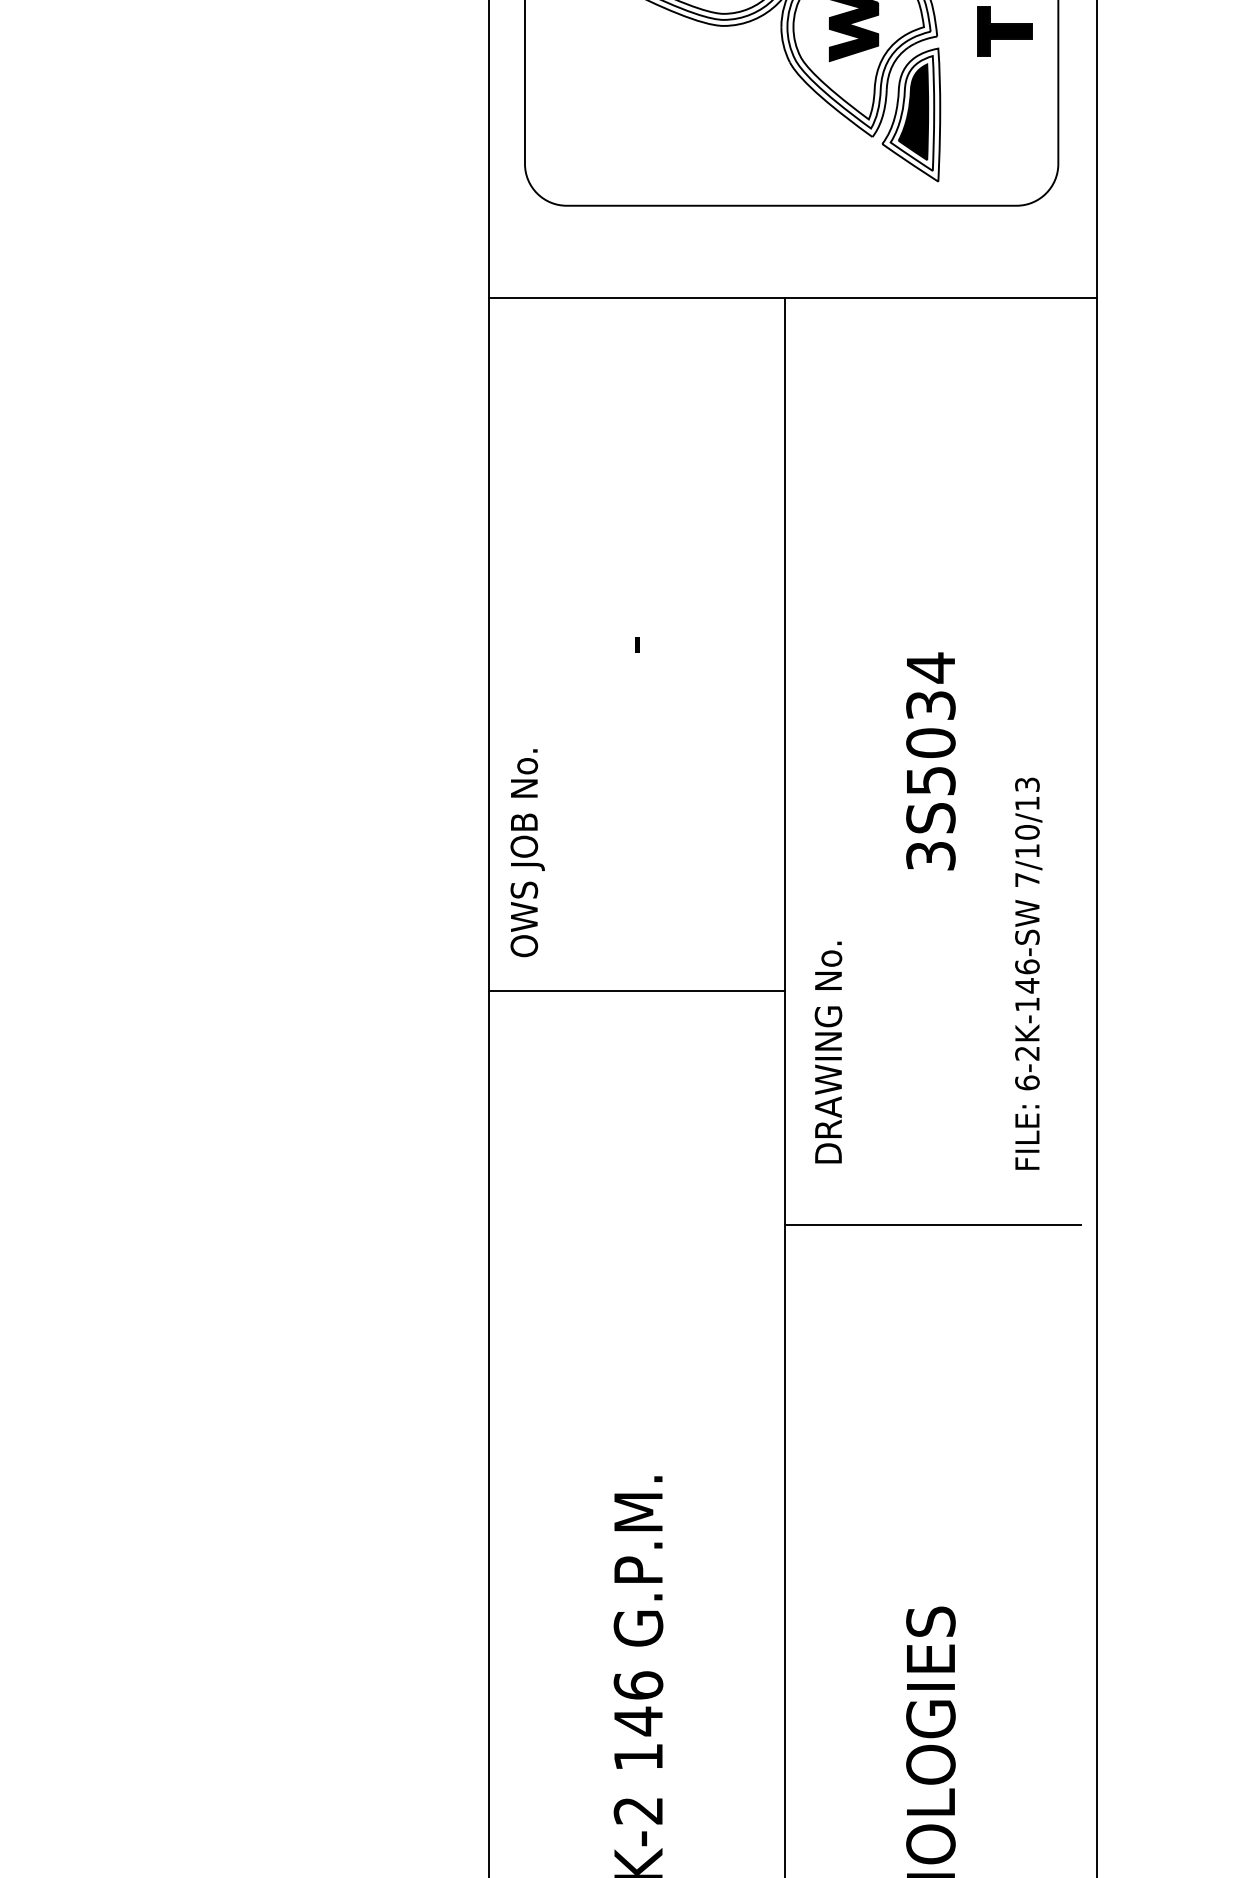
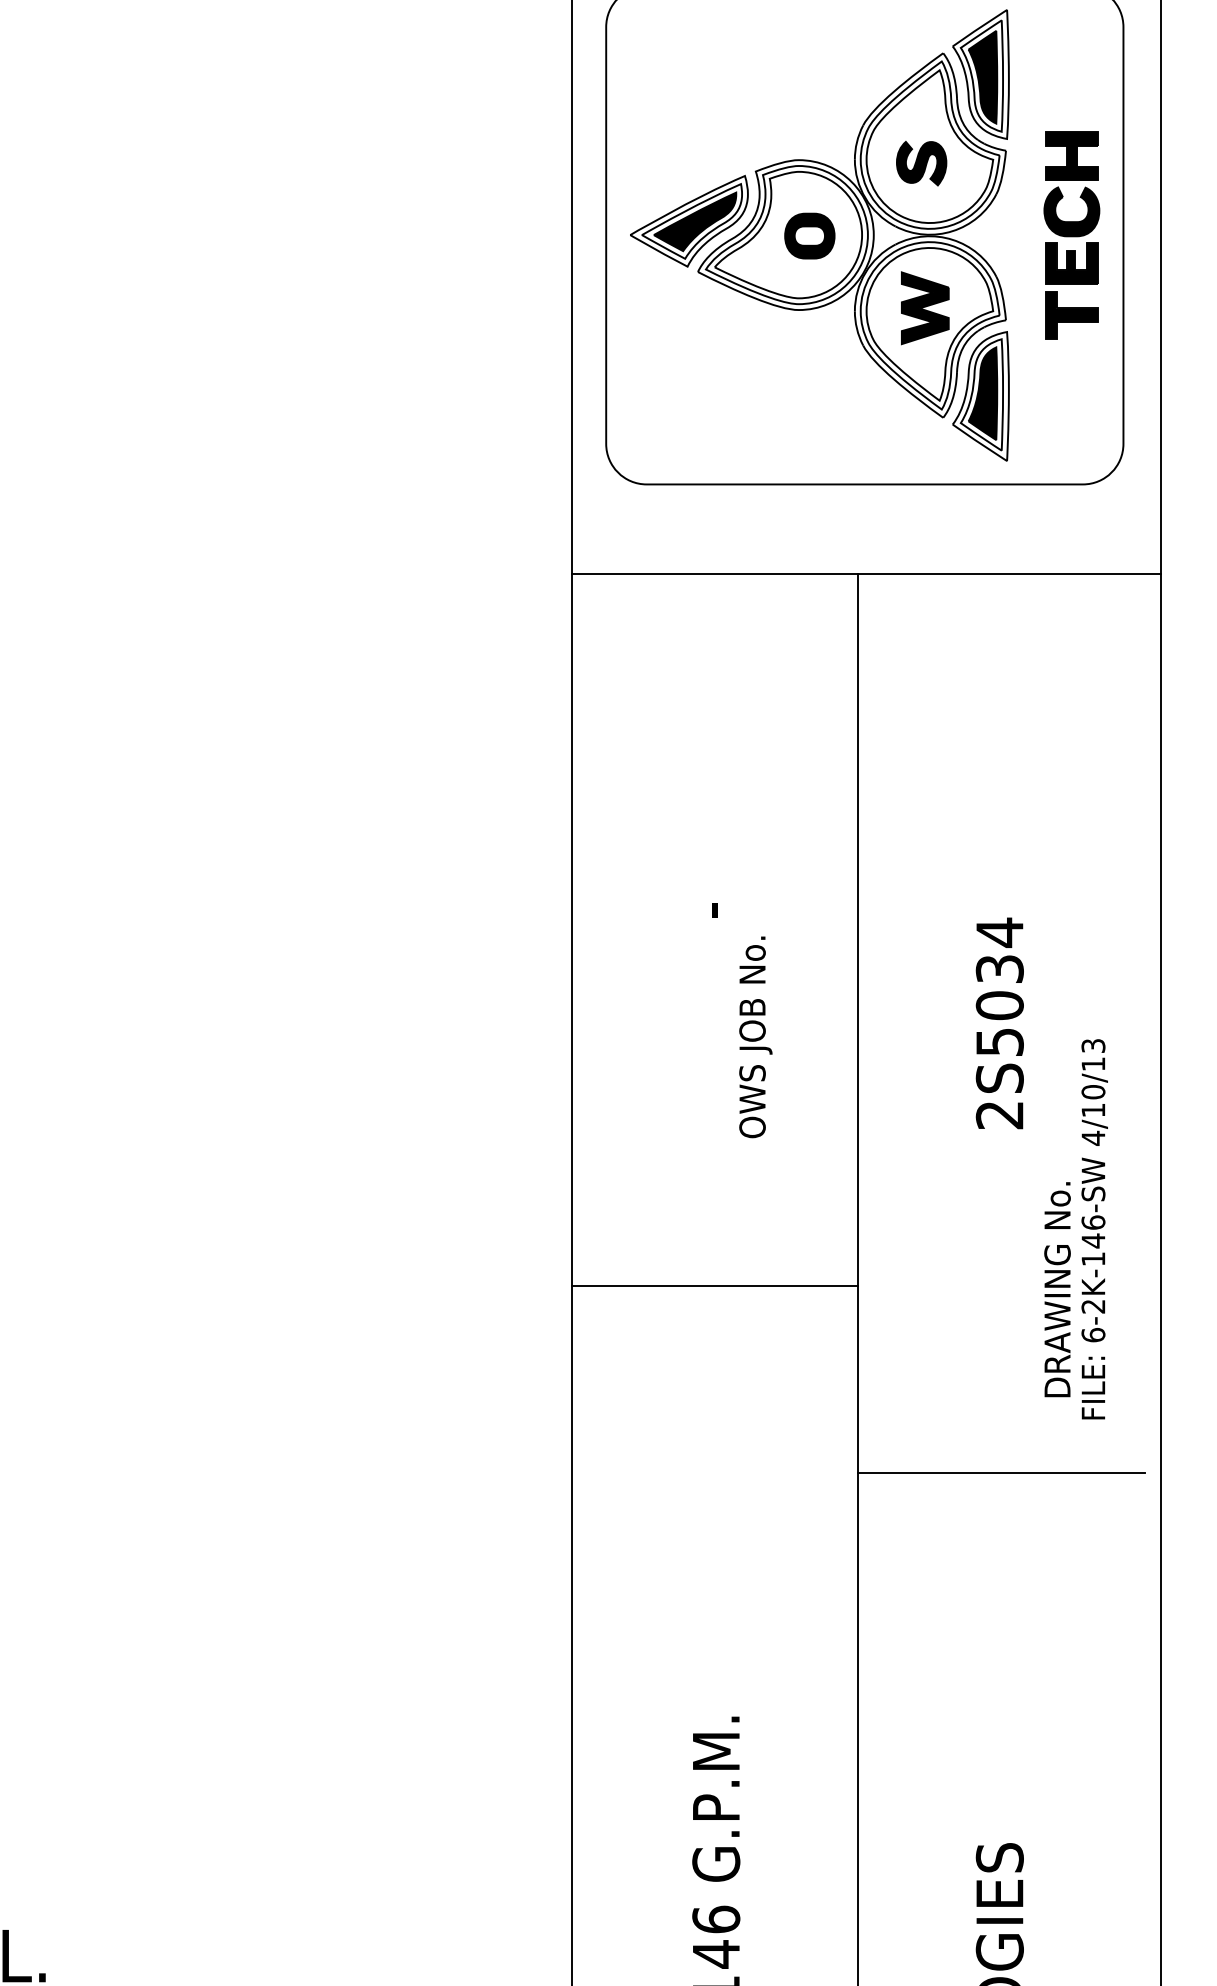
text: (527, 853) -> (755, 1037), moved
text: (930, 856) -> (999, 1115), 3S5034 -> 2S5034
text: (1027, 879) -> (1093, 1137), 7/10/13 -> 4/10/13
line: (636, 991) -> (714, 1286), moved
text: (828, 1052) -> (1057, 1289), moved

